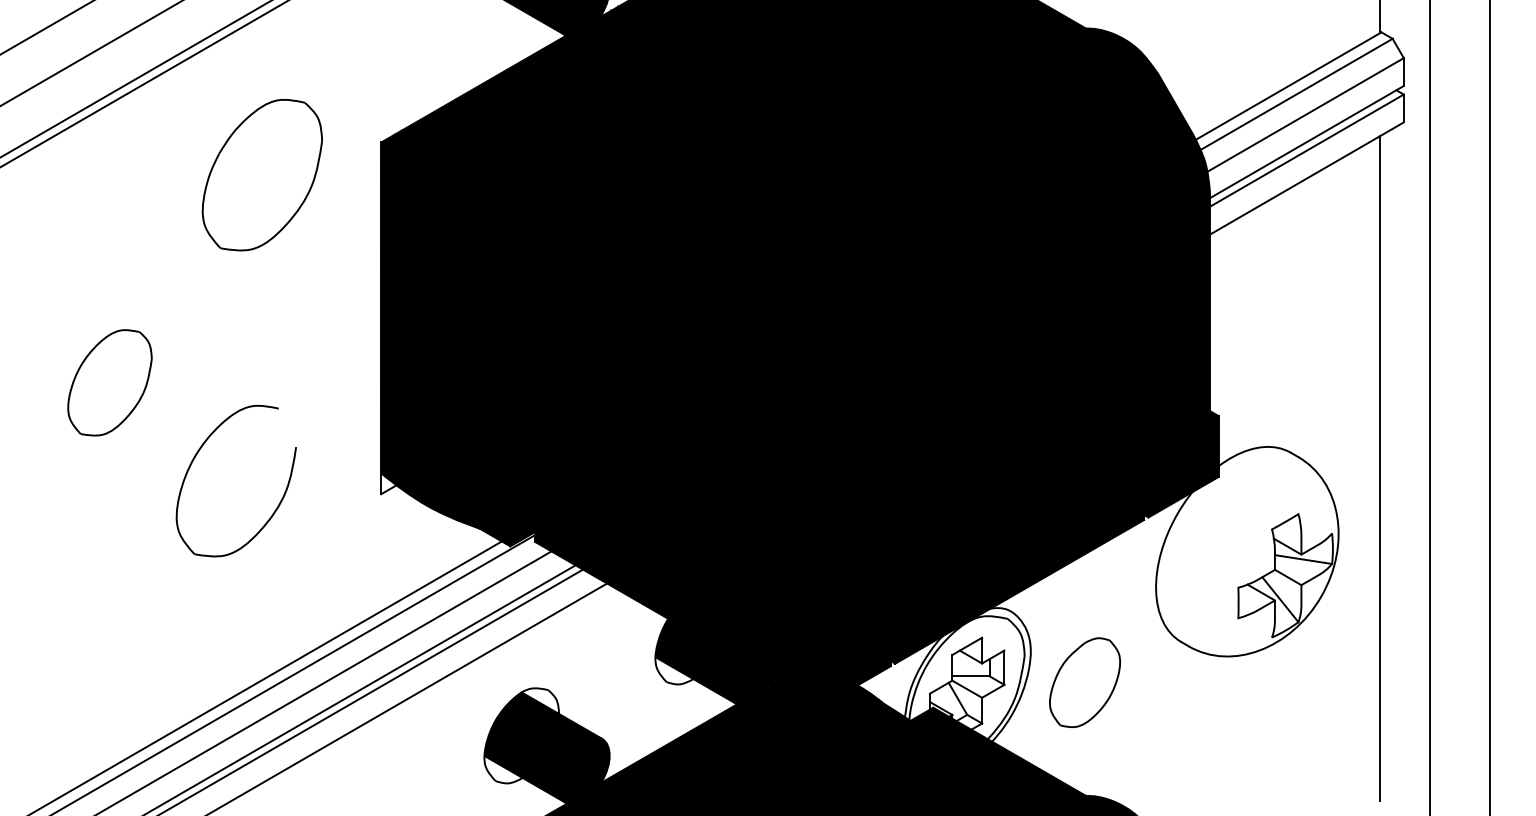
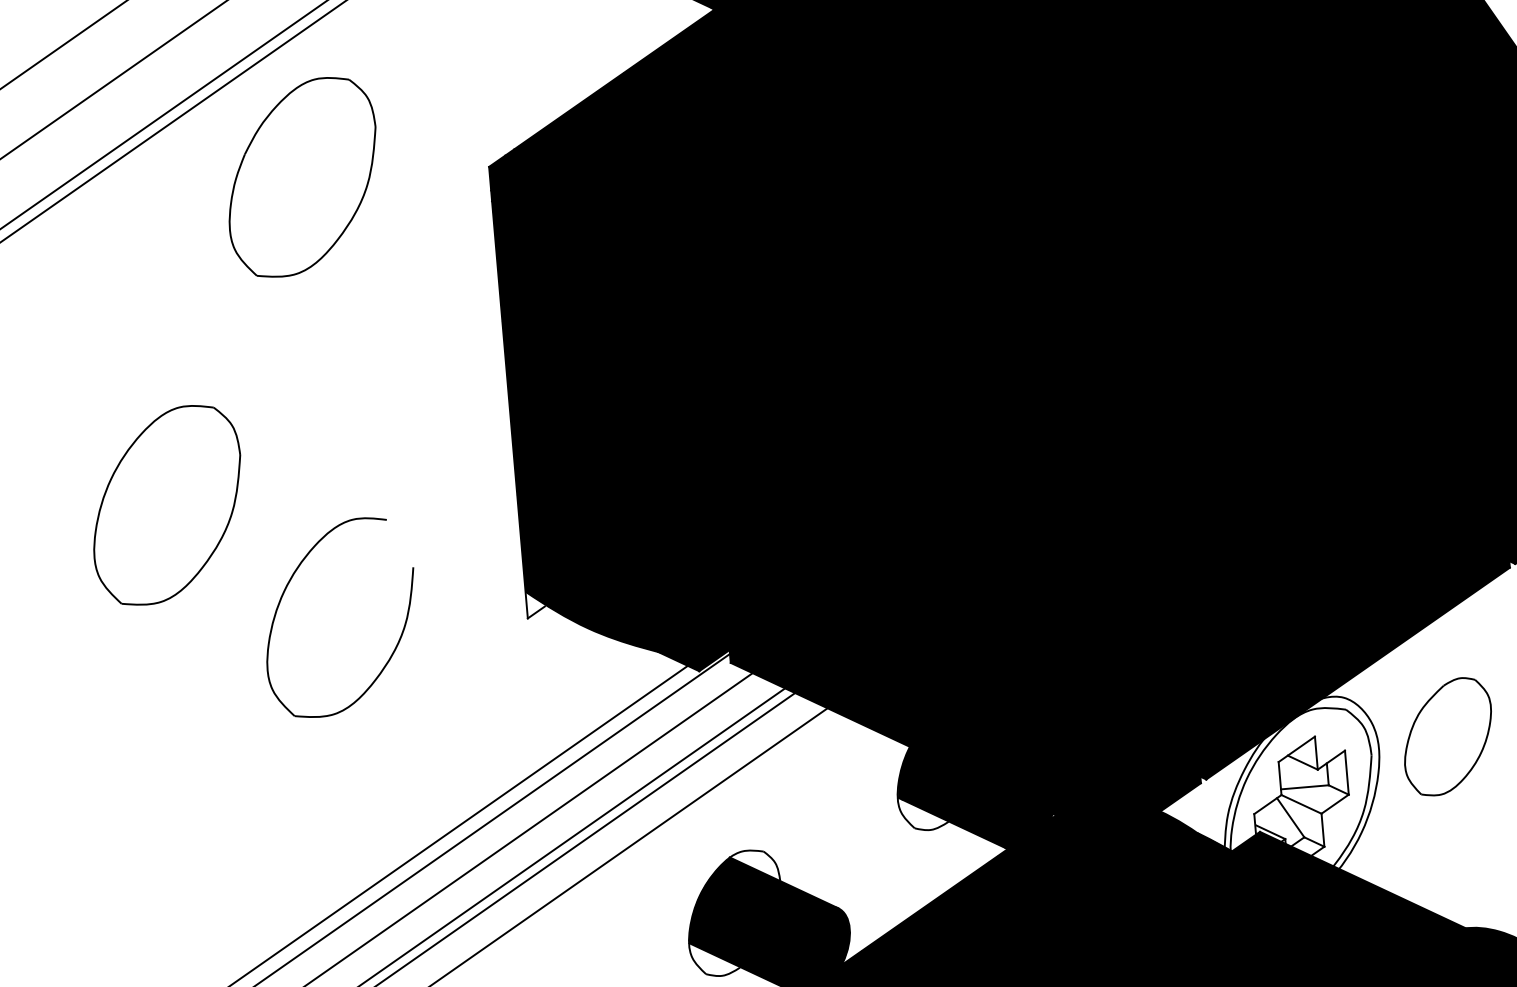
part: (261, 175) -> (301, 177), moved
part: (109, 382) -> (166, 504), size x1.43
part: (1084, 682) -> (1447, 736), moved

